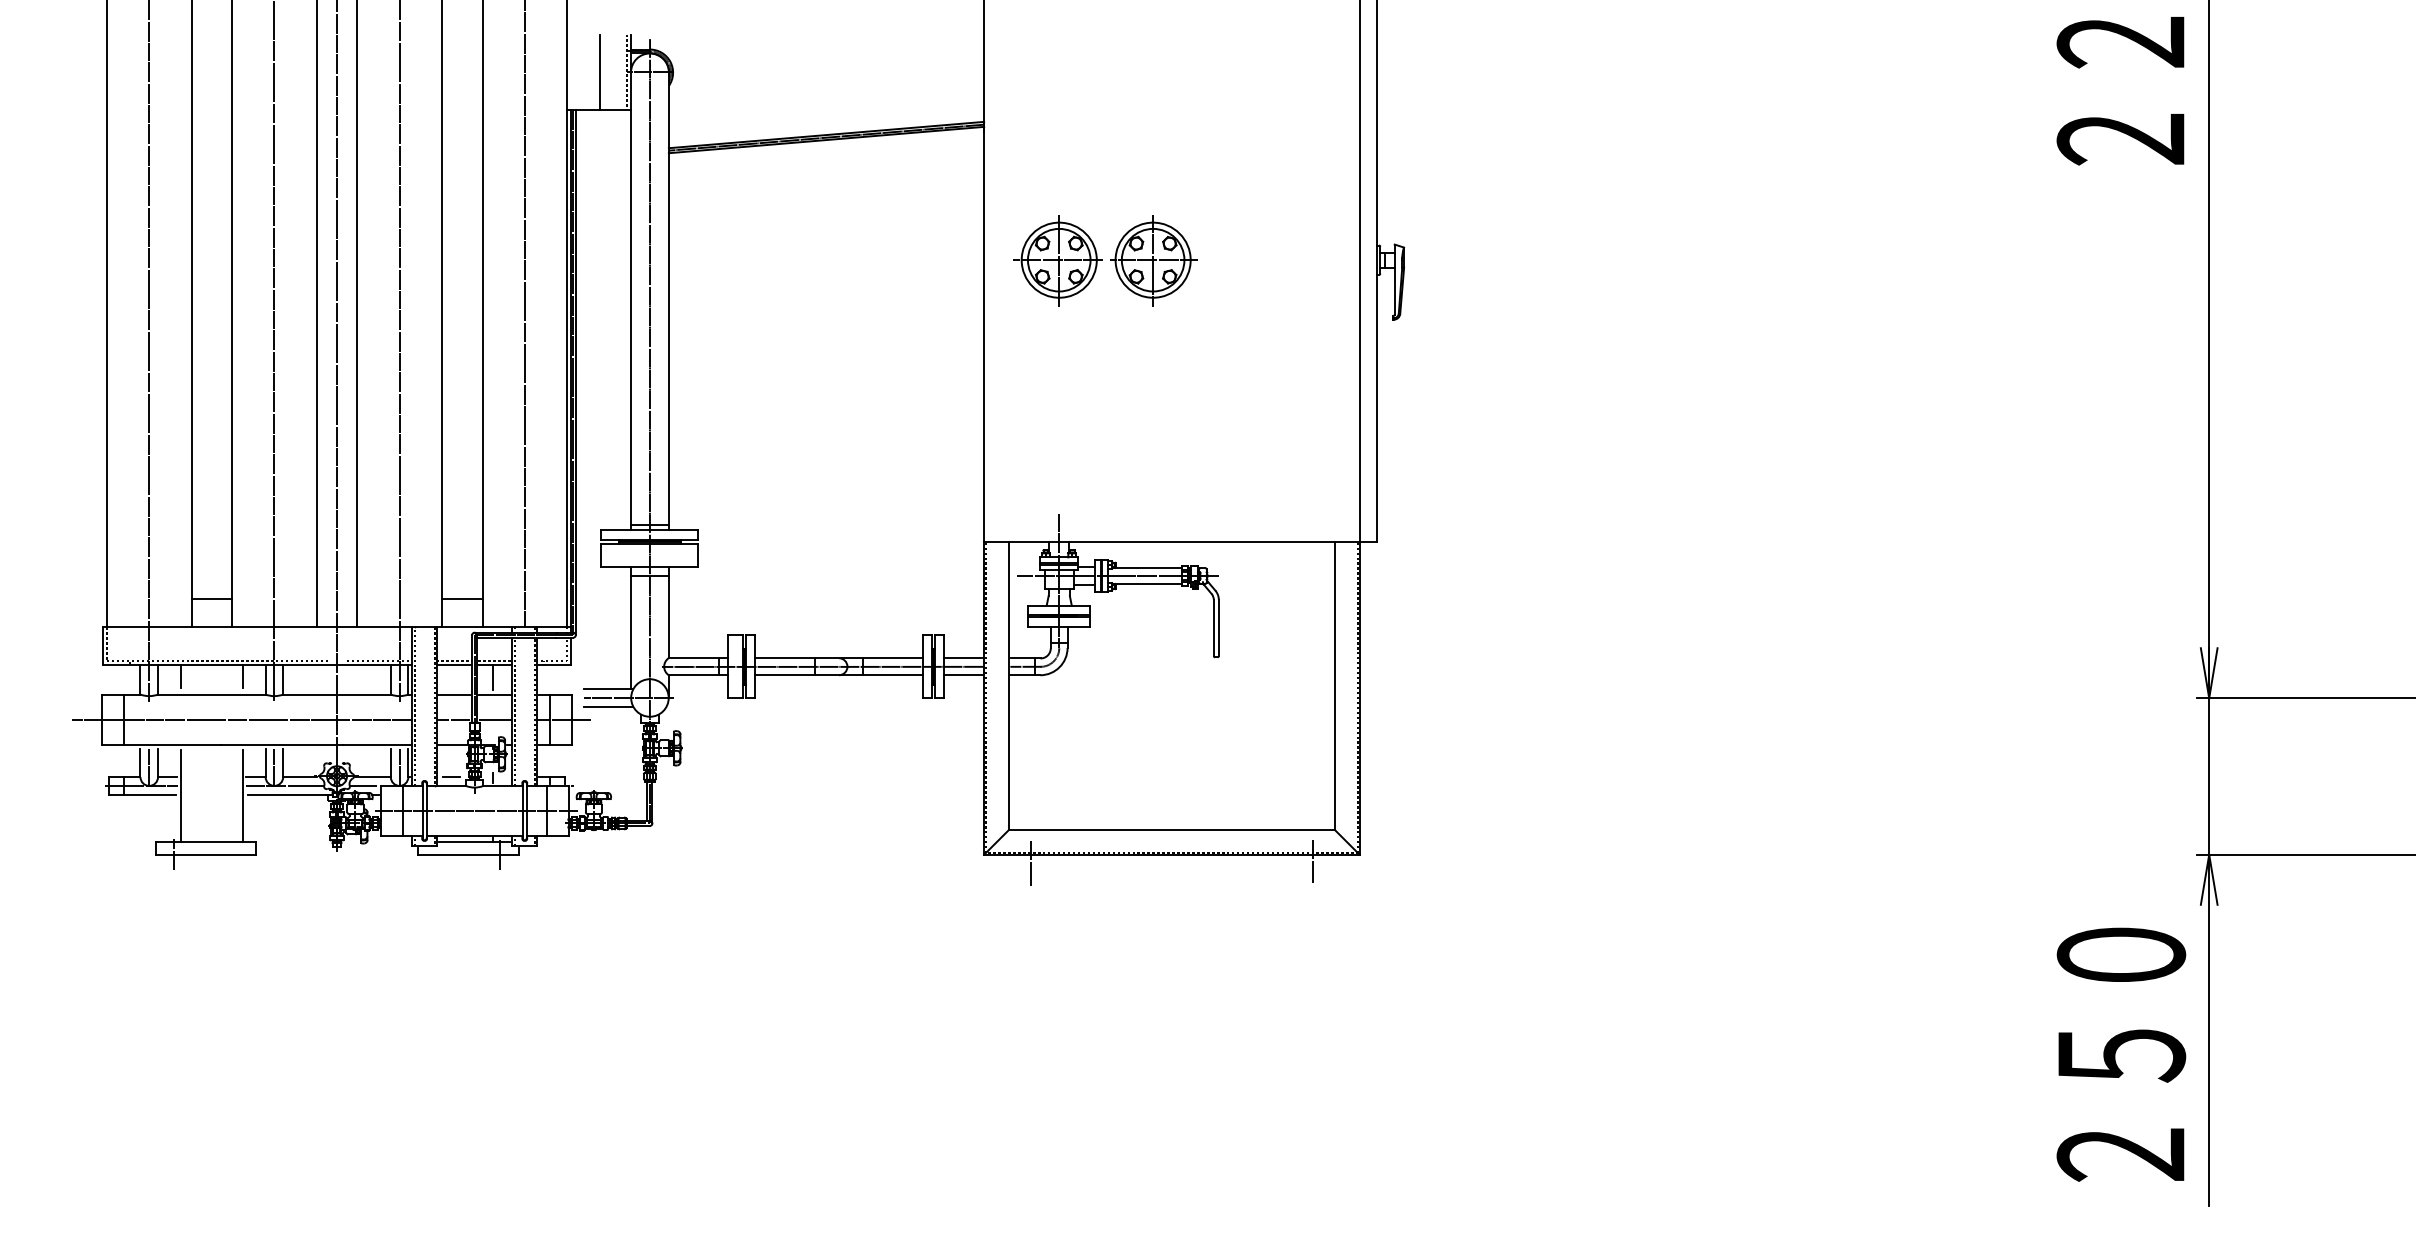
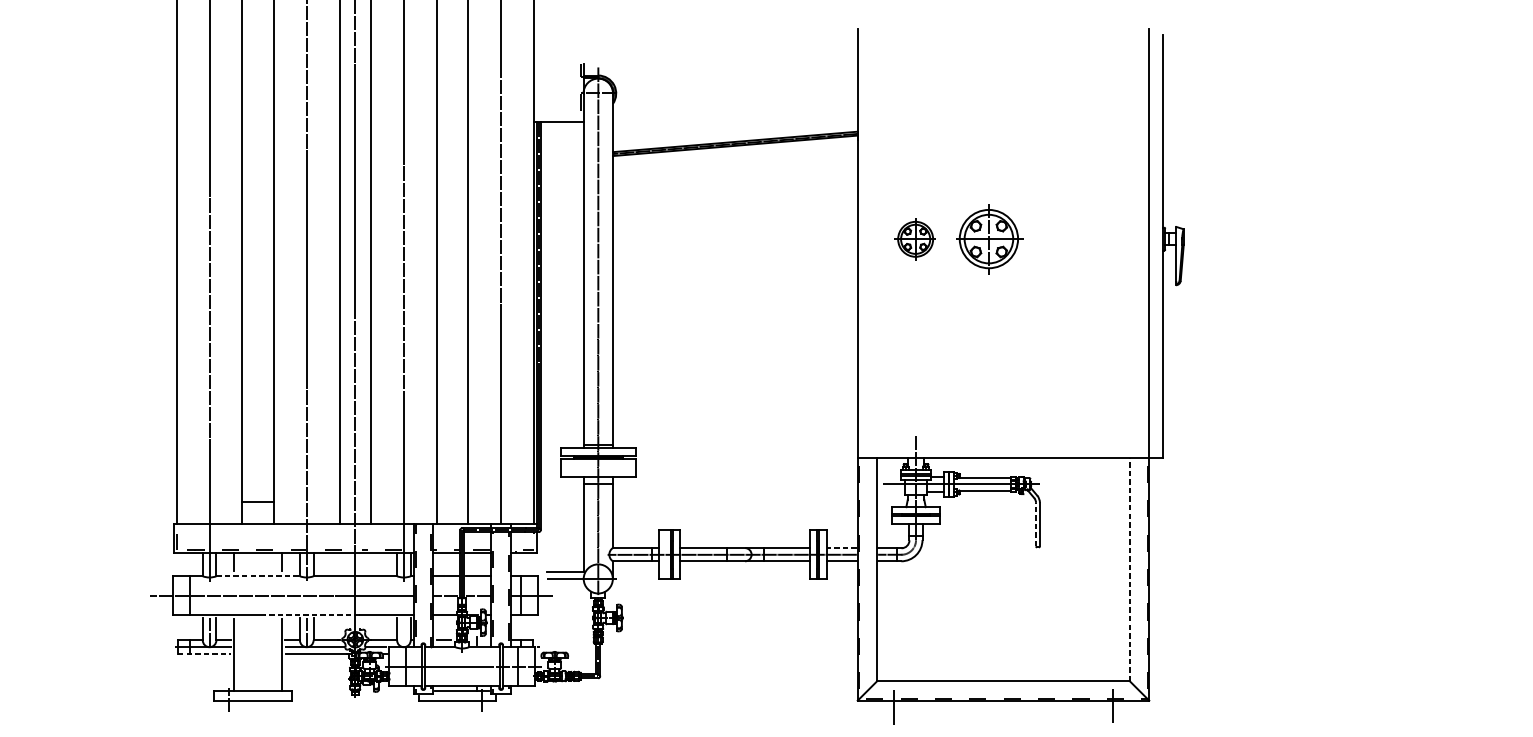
line: (599, 72) -> (559, 93), removed
part: (1057, 260) -> (914, 239), size x0.6
line: (461, 599) -> (451, 502), removed
line: (1213, 627) -> (1035, 524), solid -> dashed
line: (963, 658) -> (841, 548), solid -> dashed
line: (493, 676) -> (476, 562), removed
line: (1334, 685) -> (1129, 569), solid -> dashed
line: (211, 694) -> (257, 576), solid -> dashed
line: (608, 707) -> (566, 586), removed
line: (281, 744) -> (312, 615), solid -> dashed
line: (399, 766) -> (403, 632), removed
line: (142, 794) -> (204, 653), solid -> dashed

